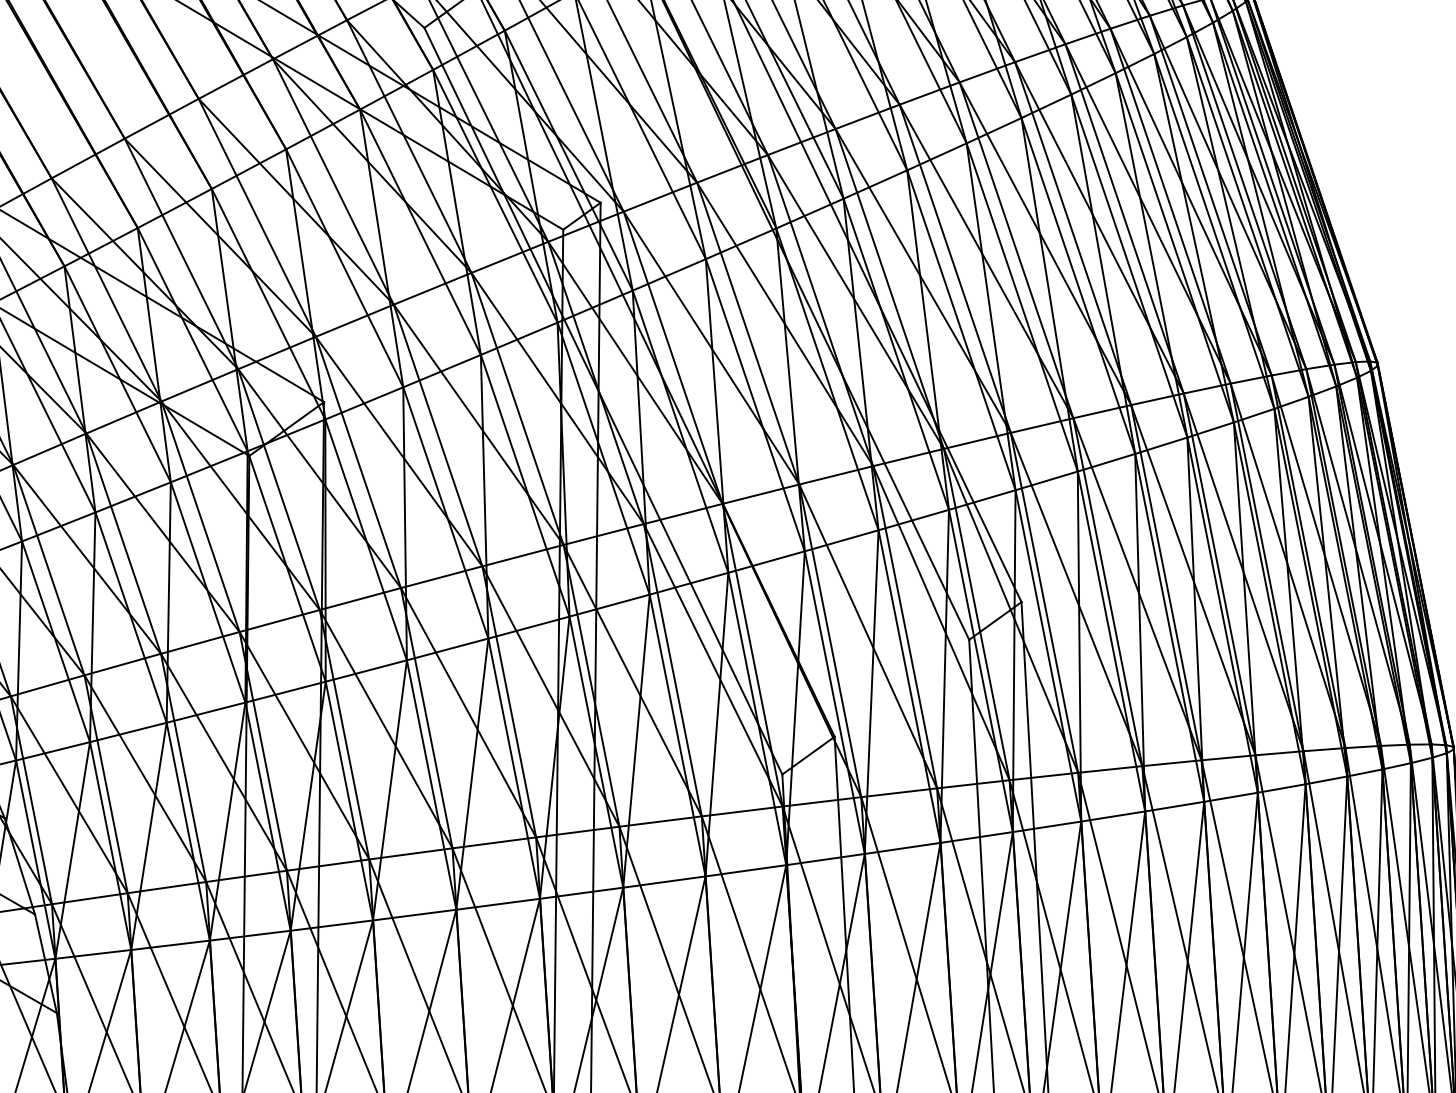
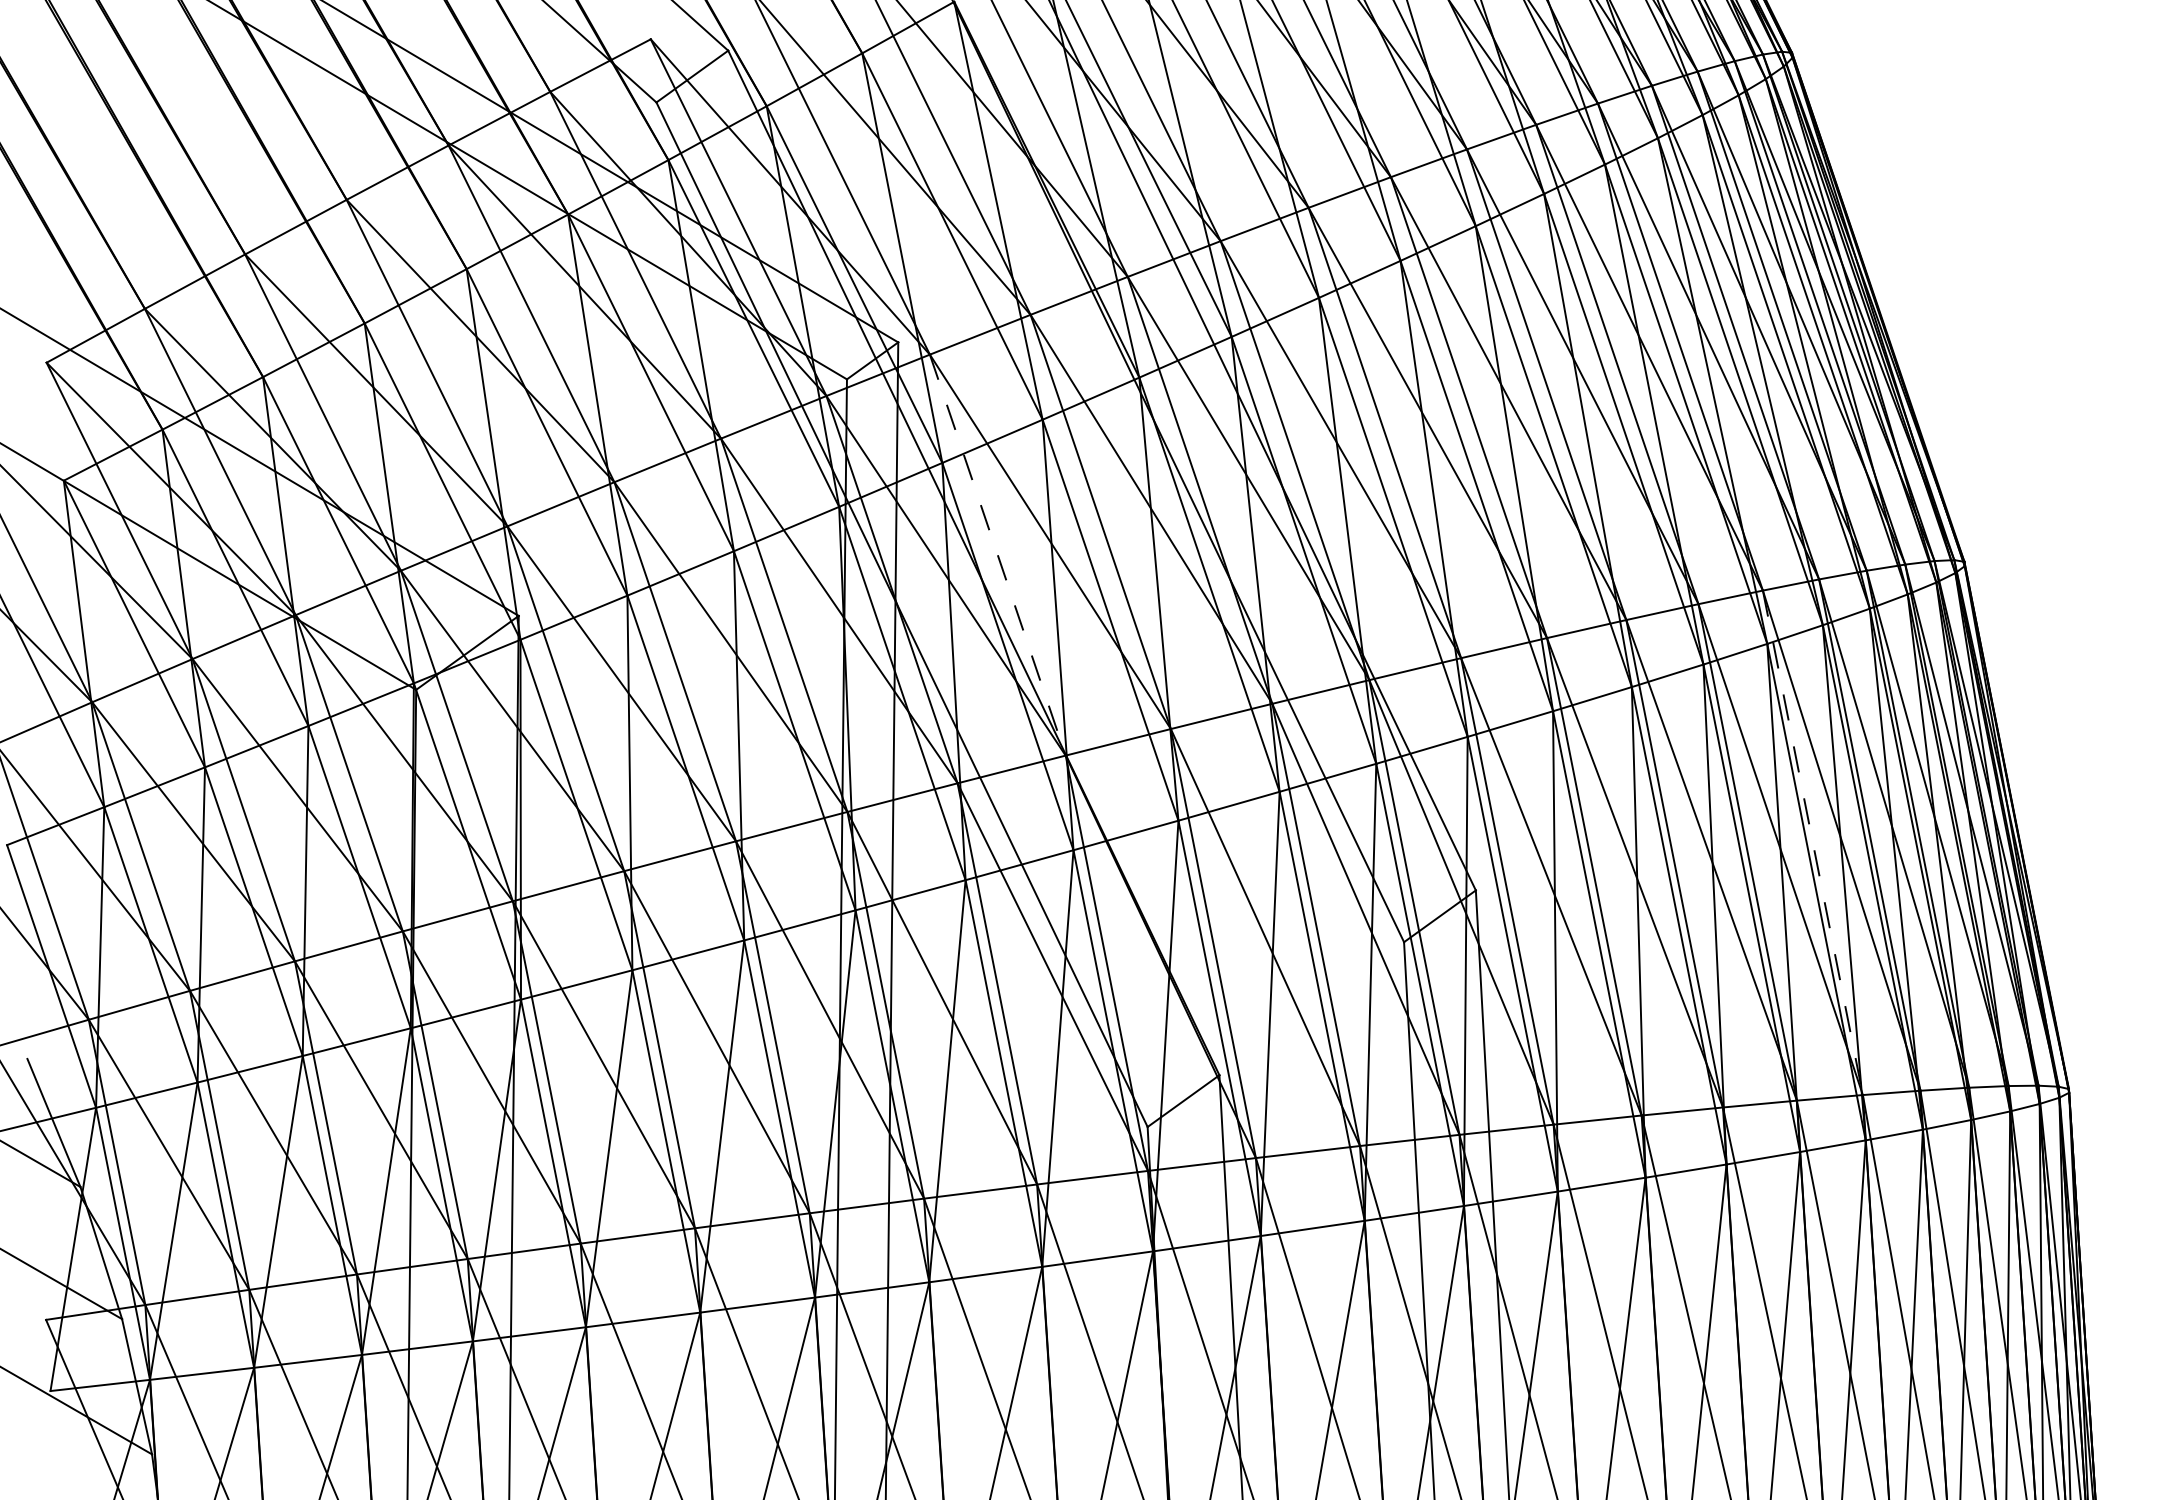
line: (672, 358) -> (997, 555), solid -> dashed
line: (1266, 567) -> (1812, 843), solid -> dashed

